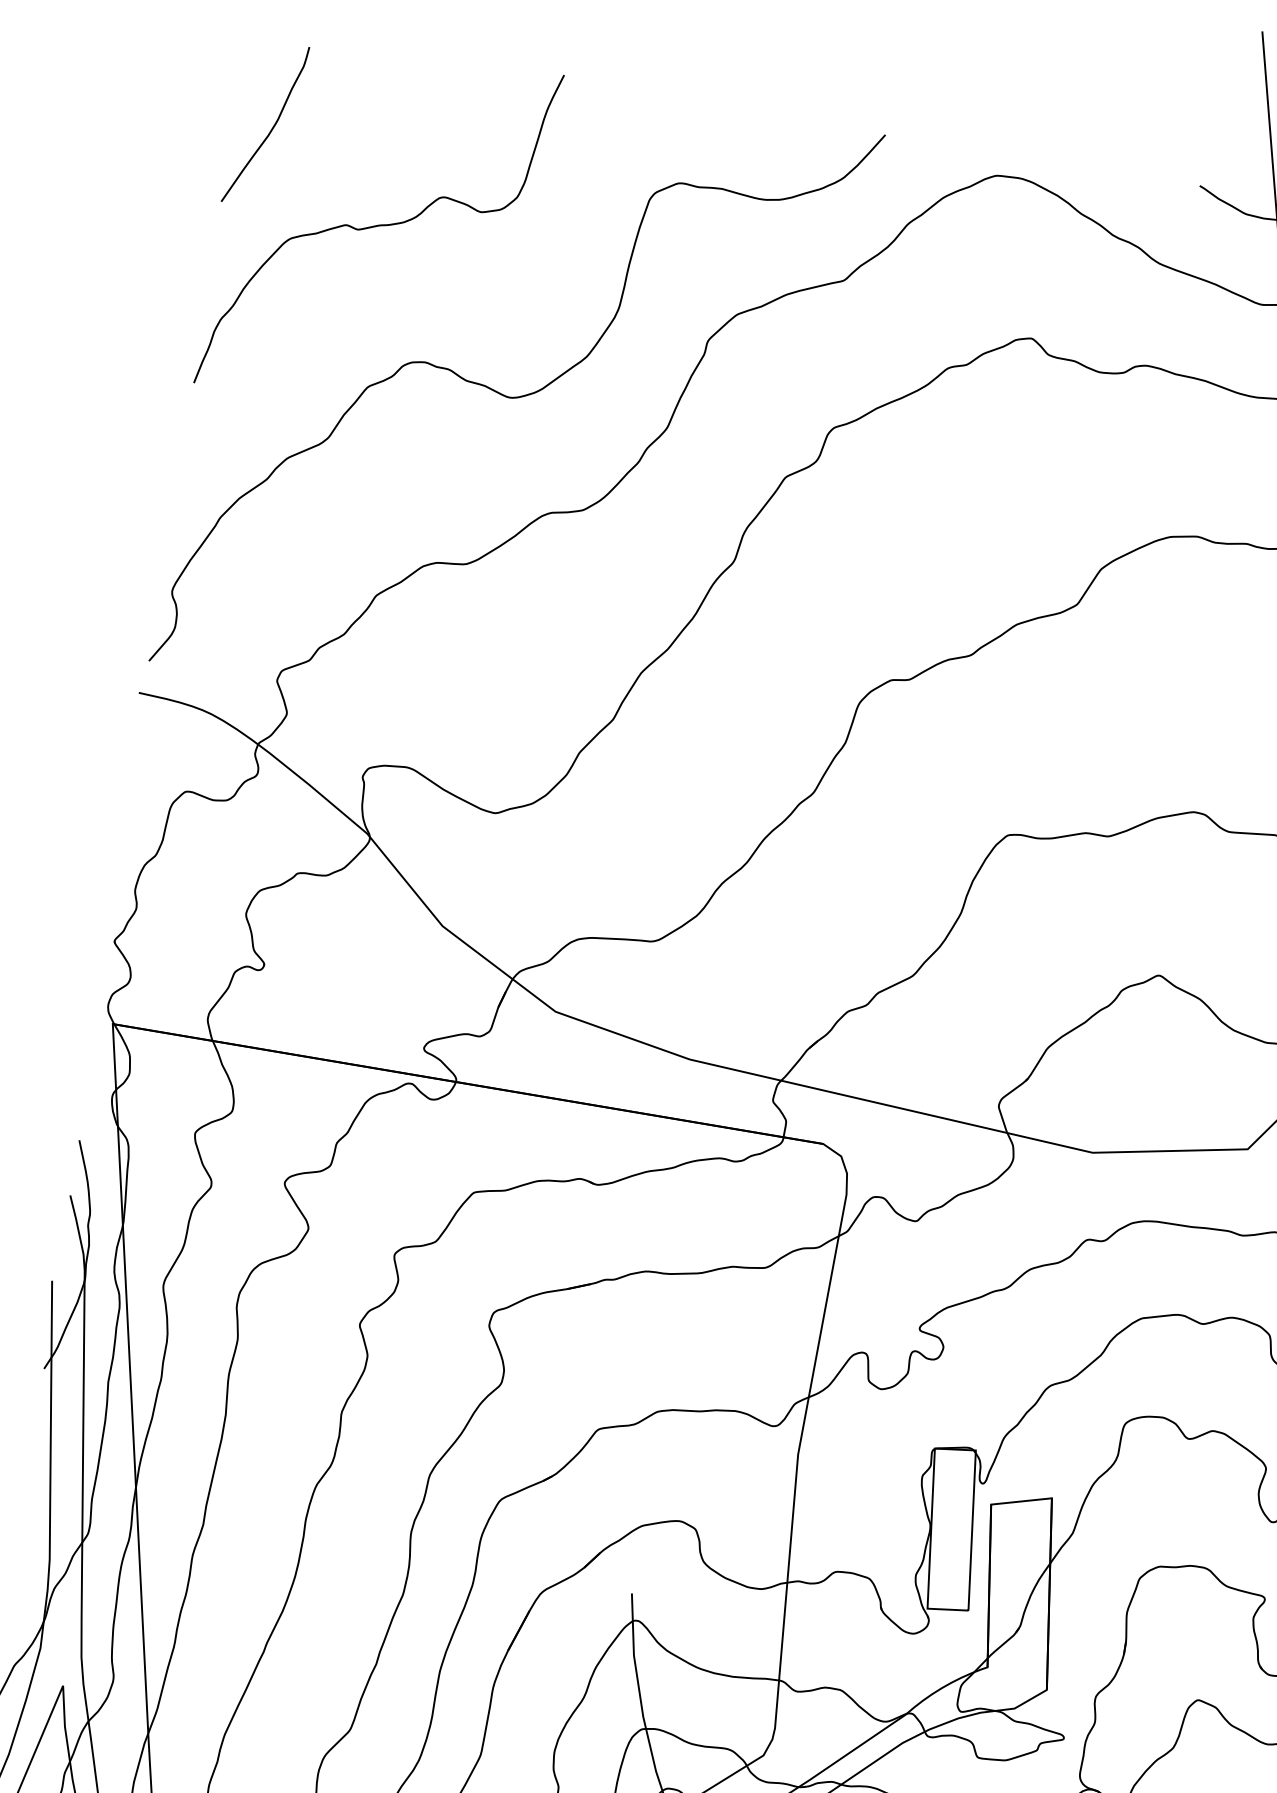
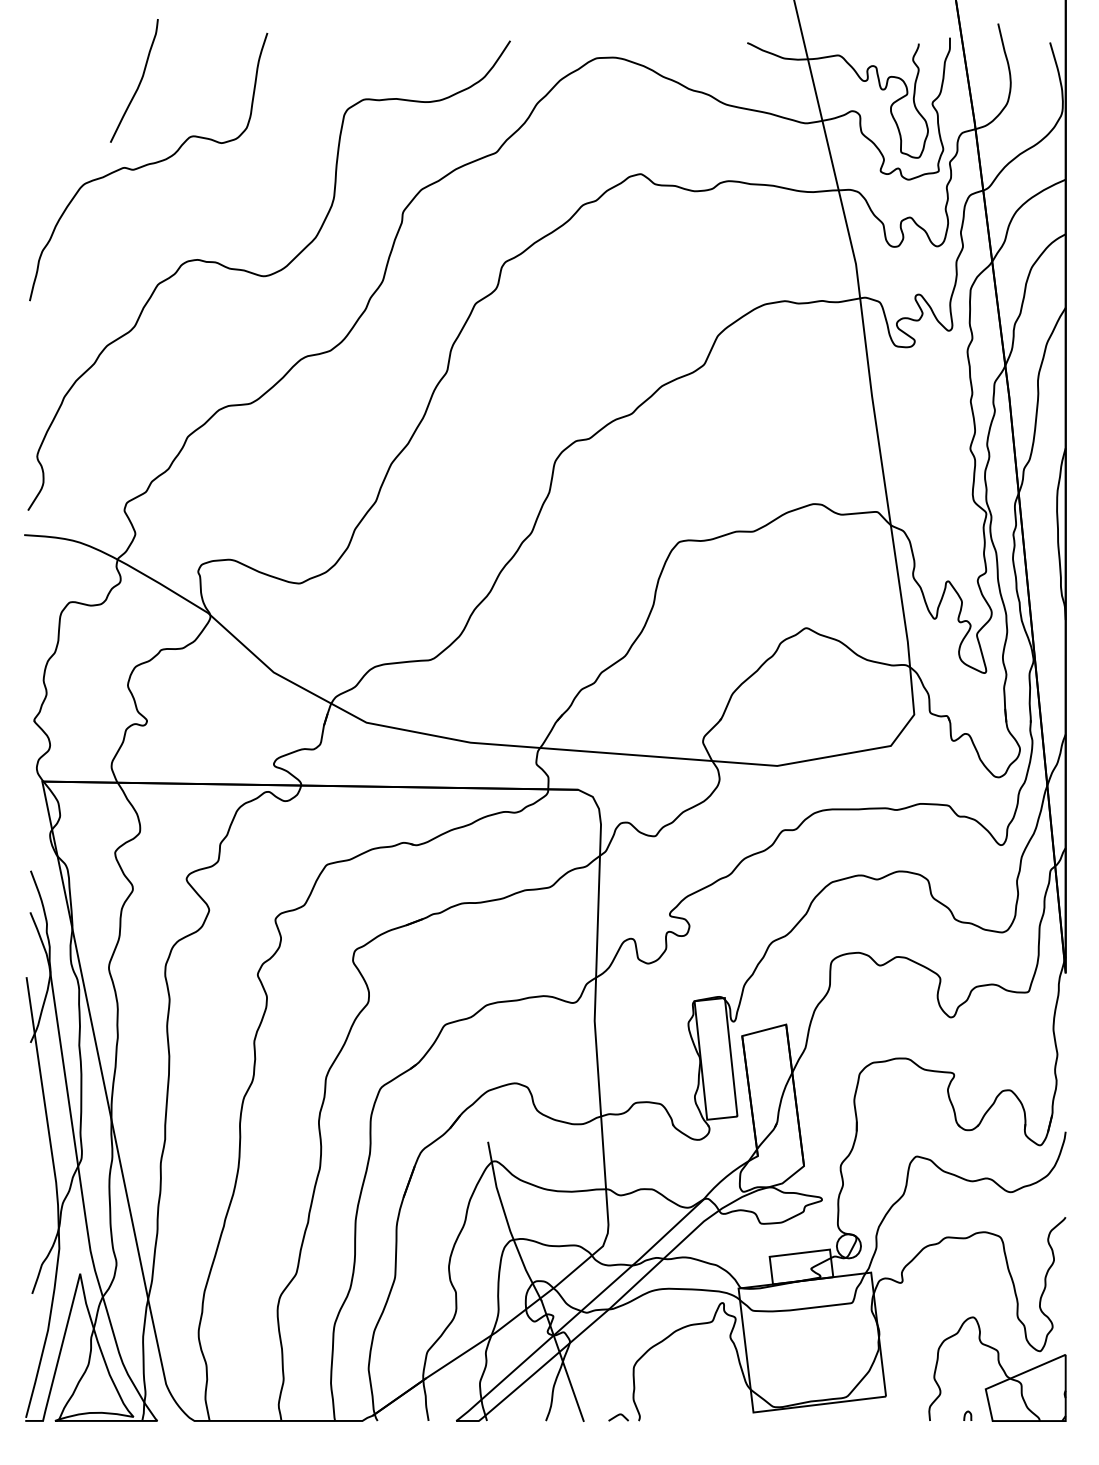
curve: (272, 126) -> (139, 81), moved

